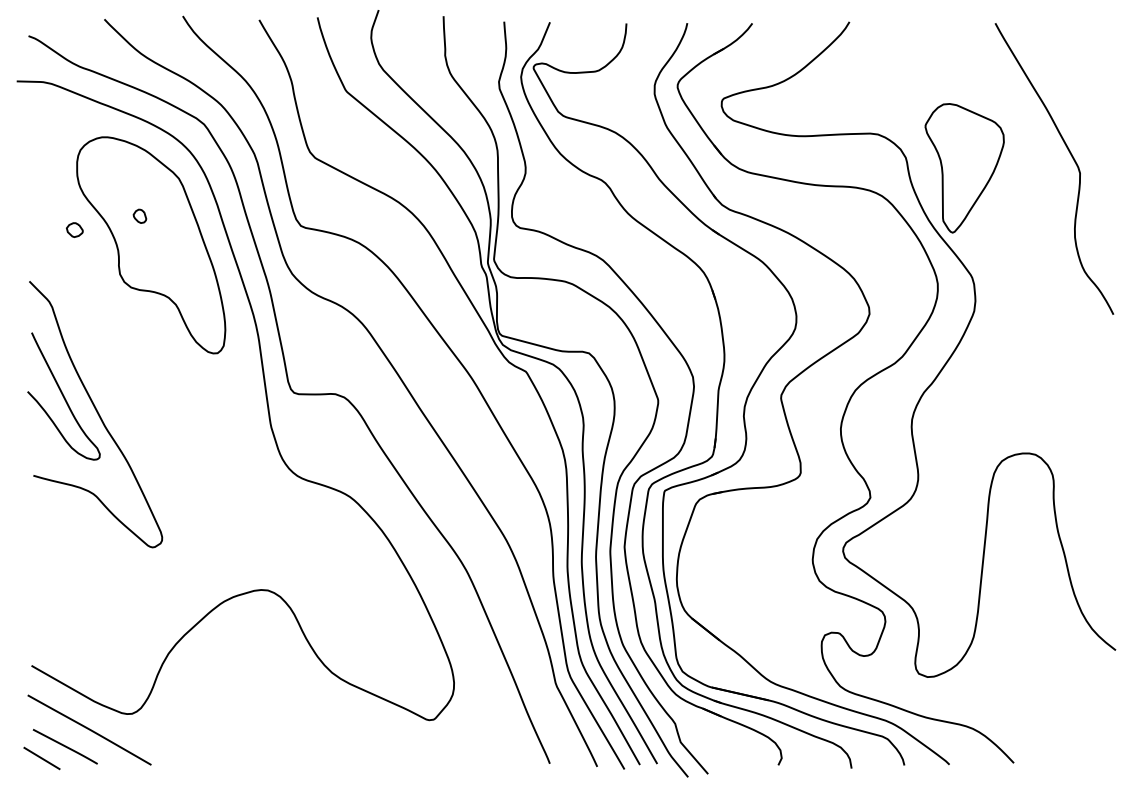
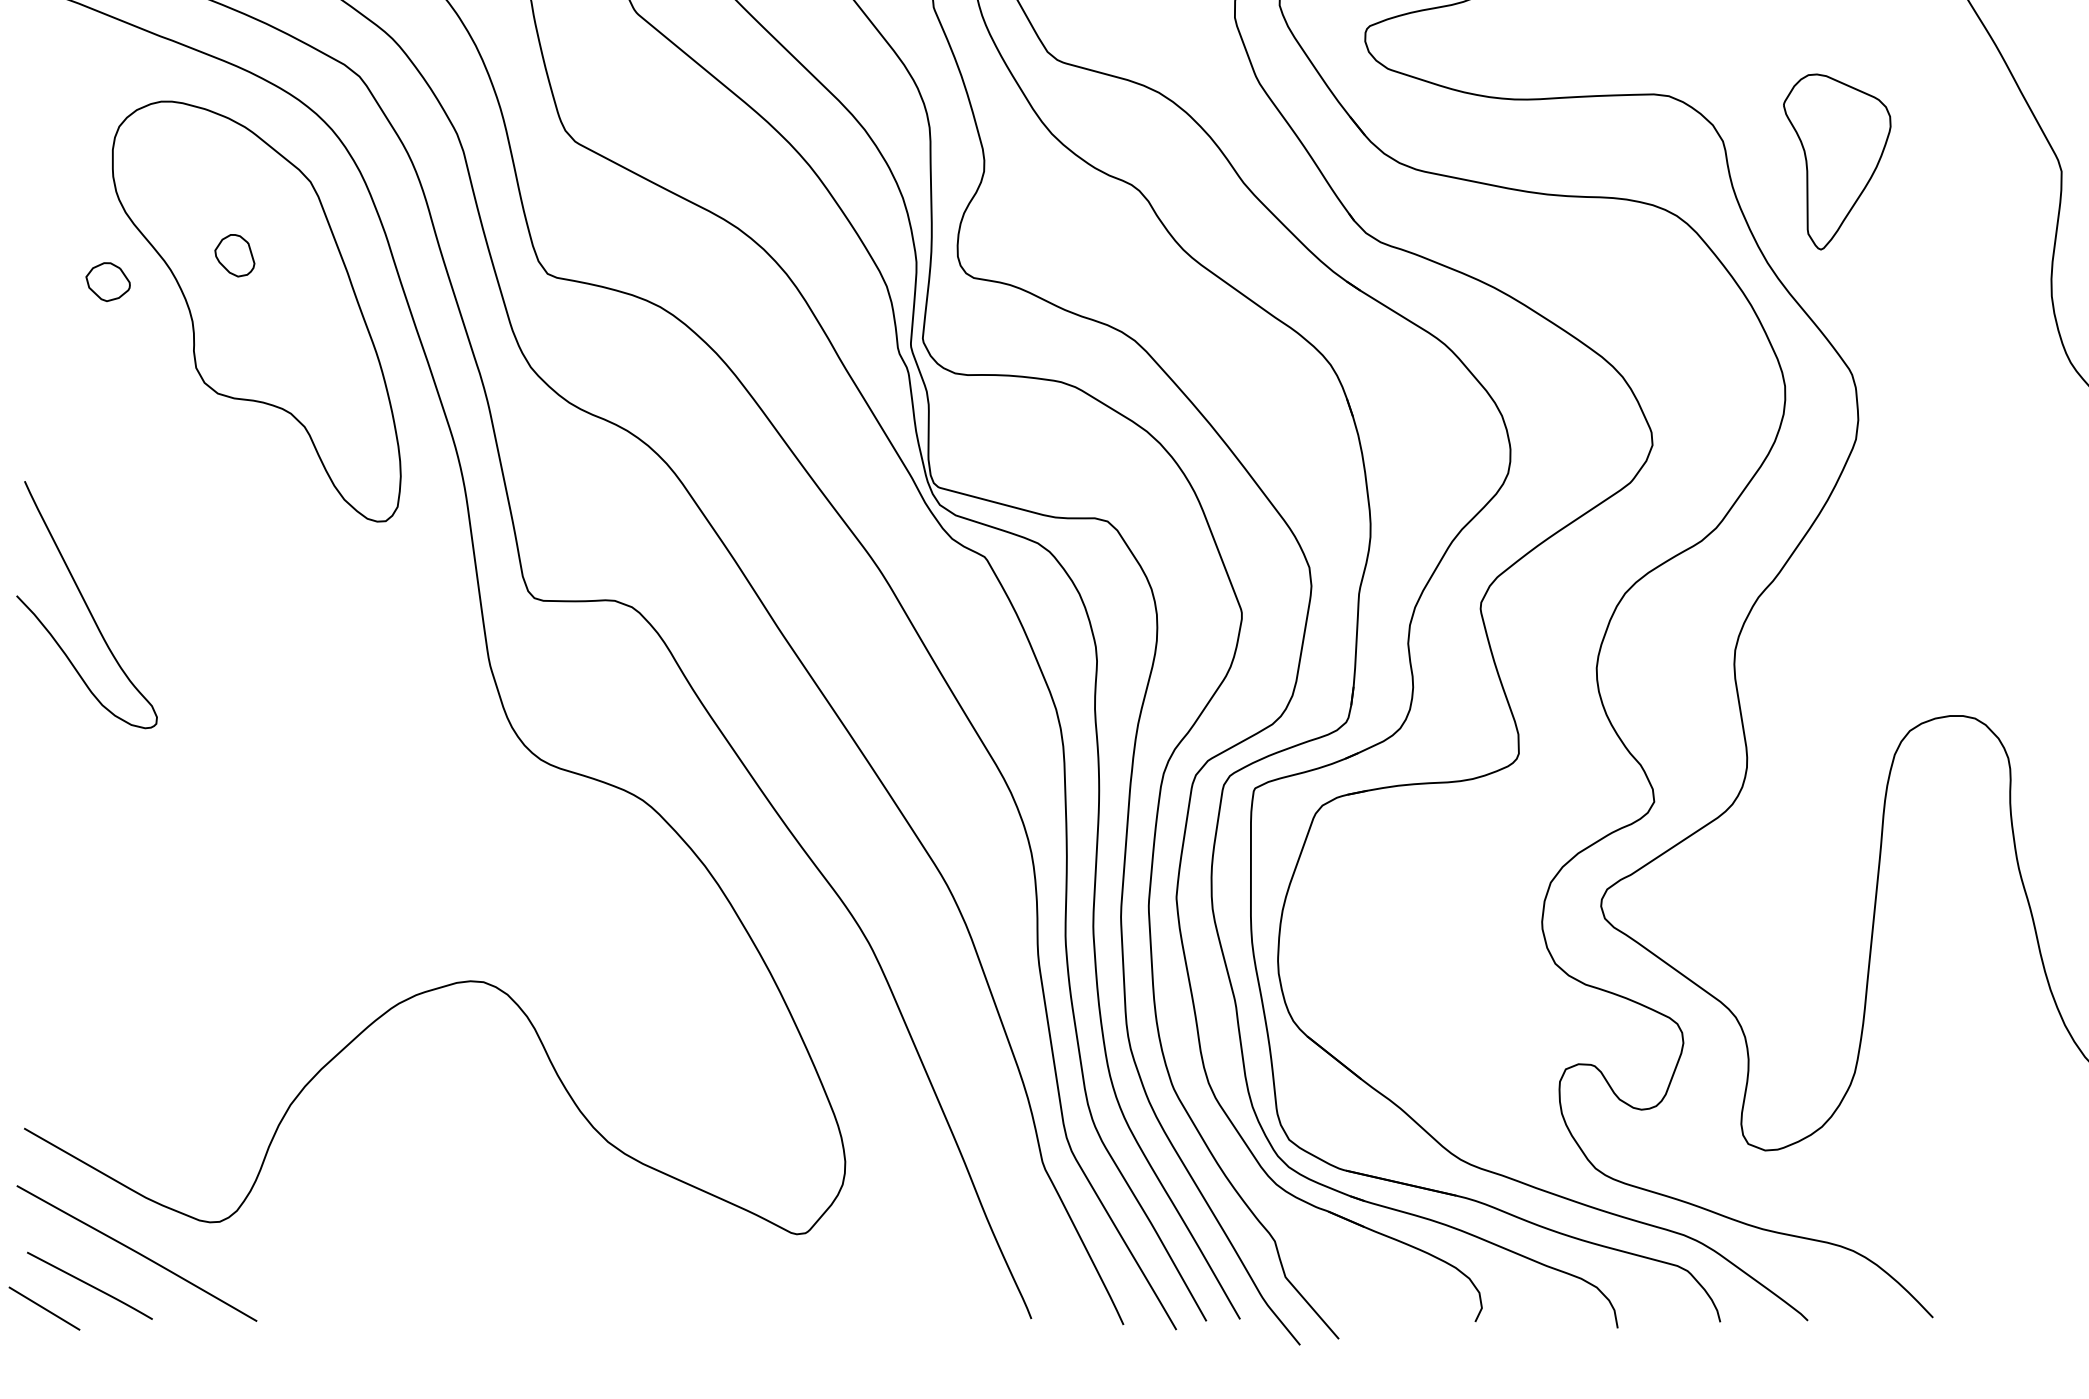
part: (964, 168) -> (1837, 162), size x0.7
part: (139, 215) -> (233, 253), size x1.6
part: (74, 229) -> (107, 280), size x1.4
curve: (97, 414) -> (152, 640), removed

